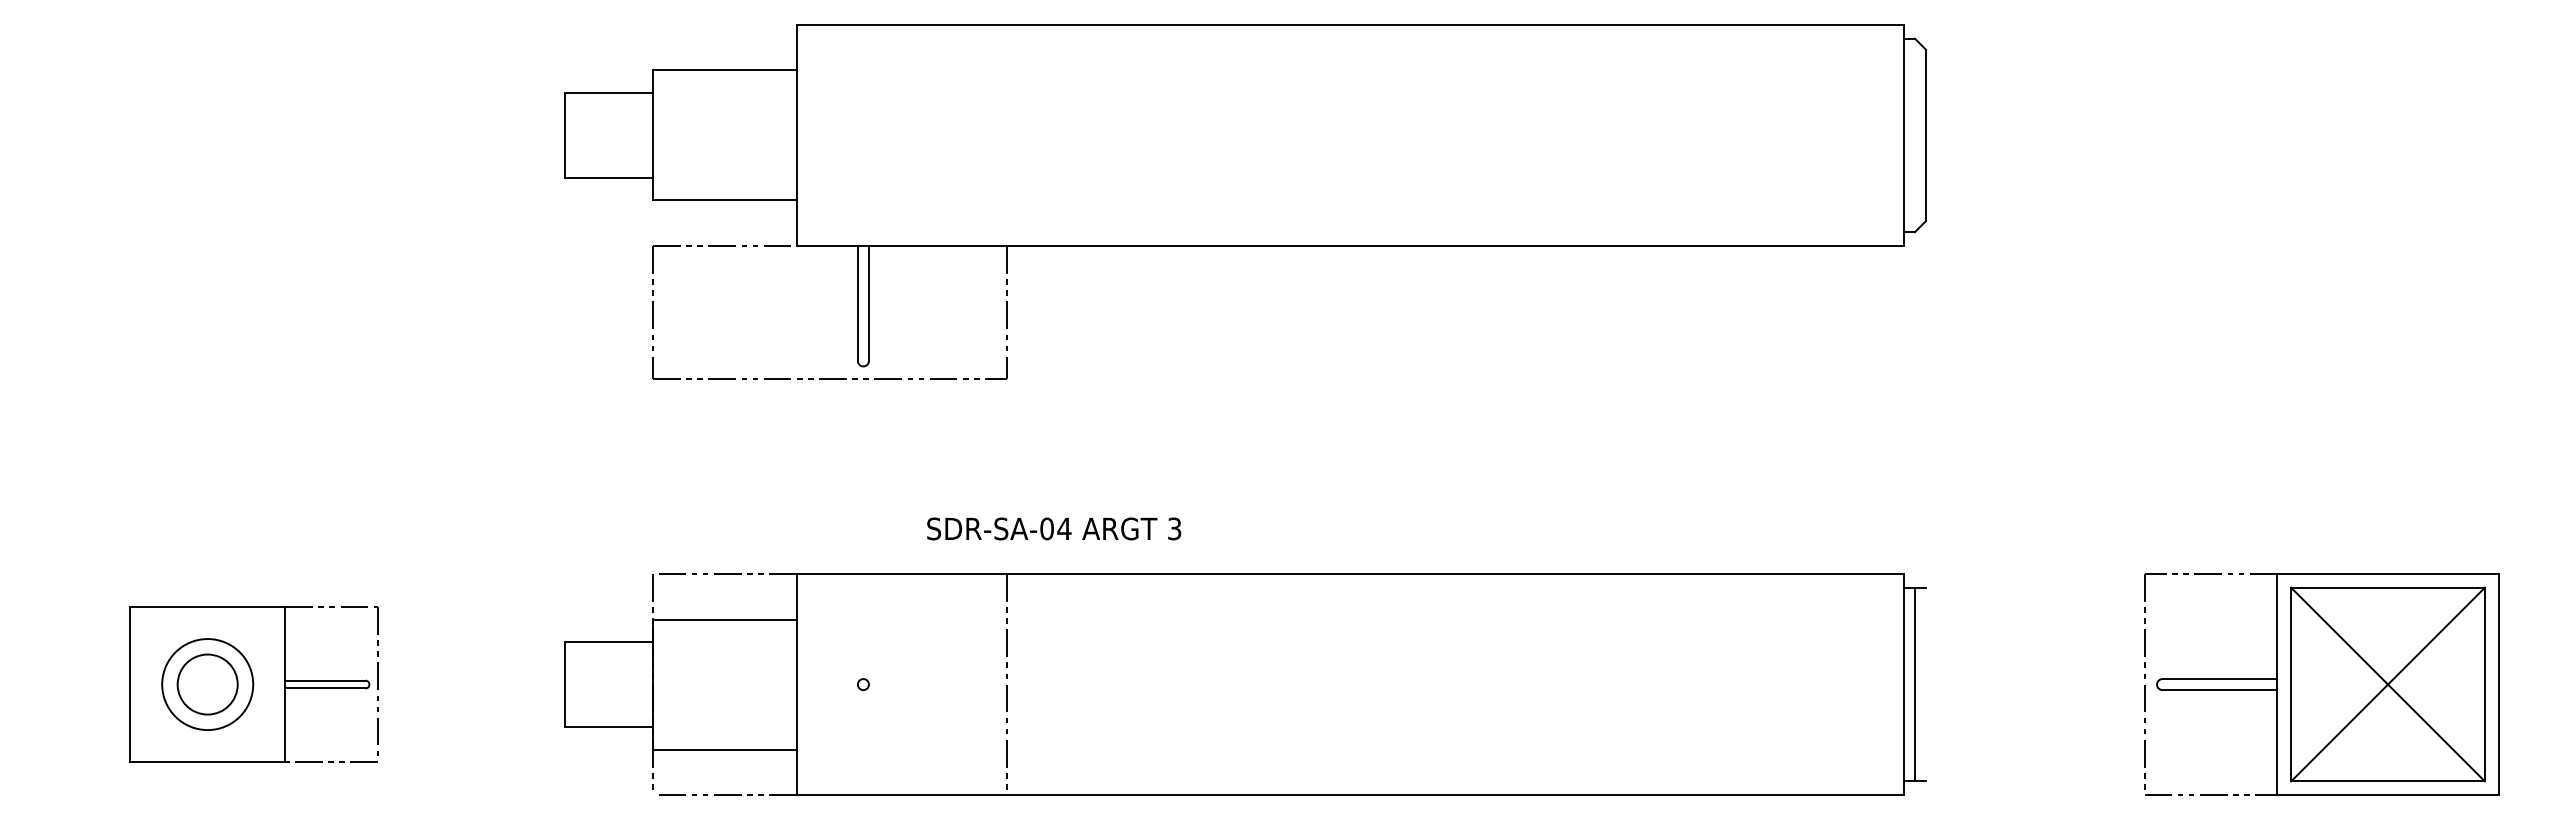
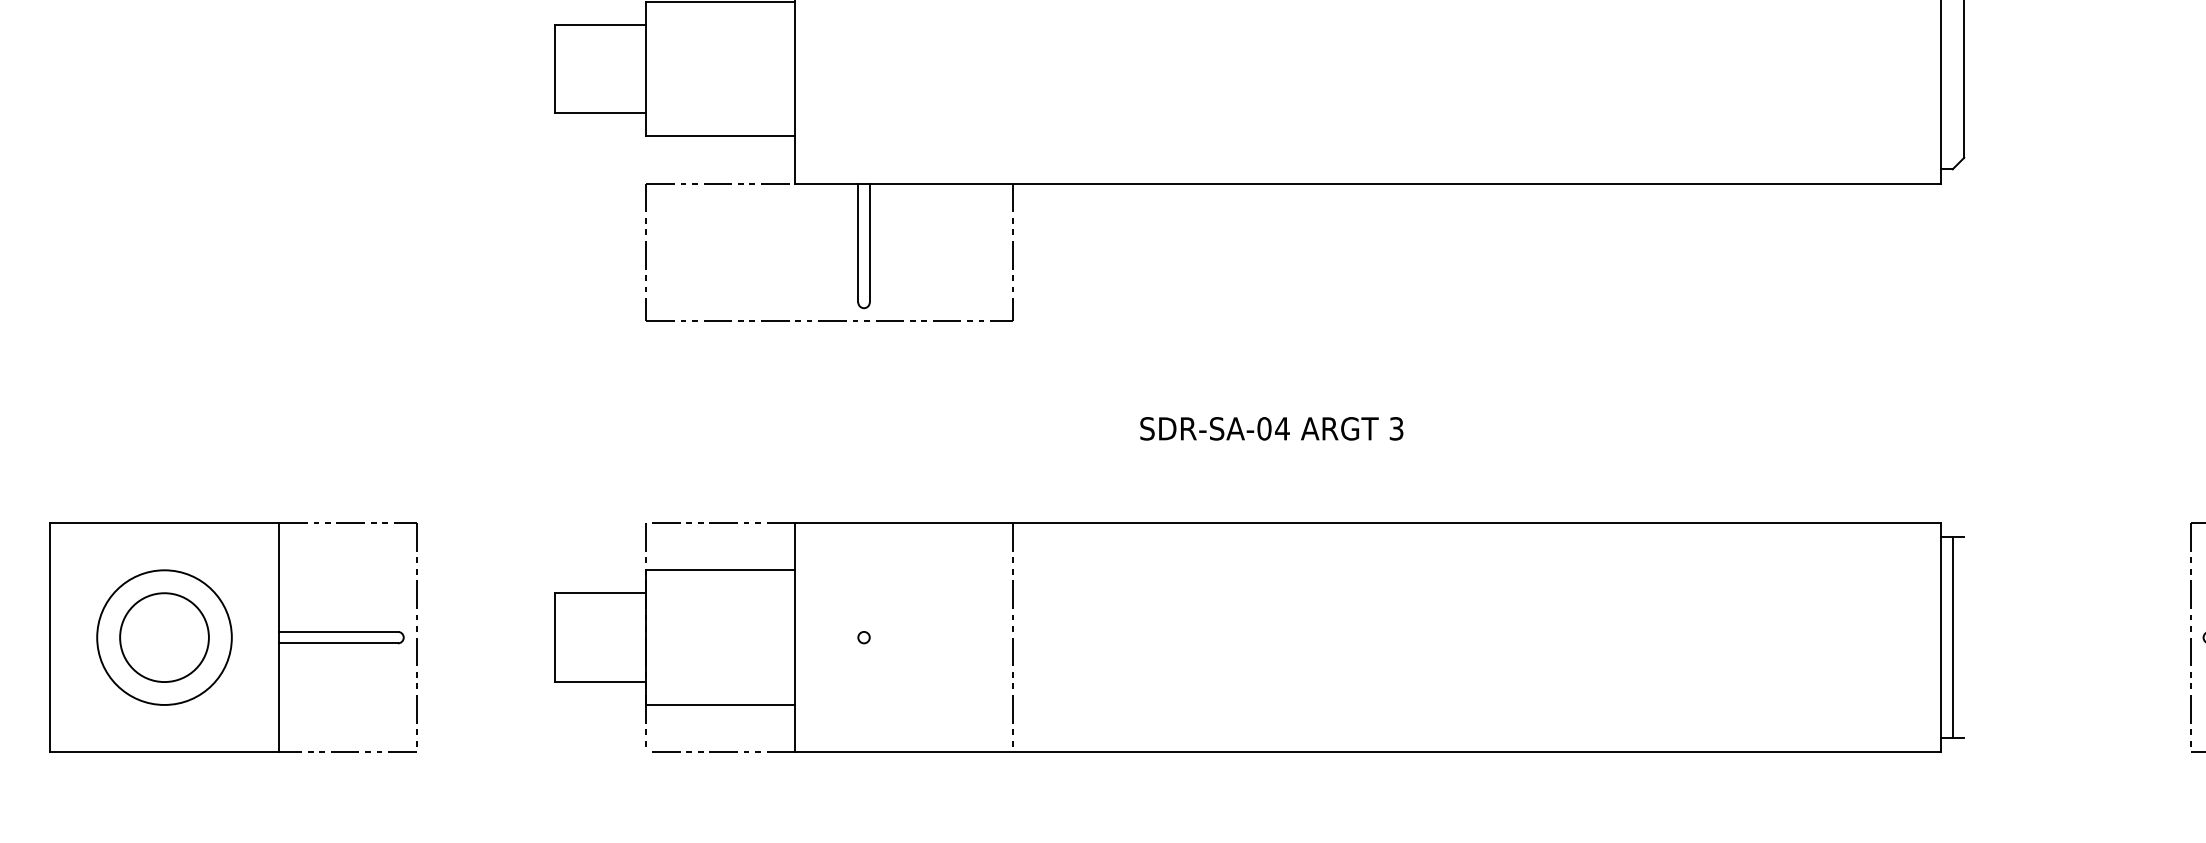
text: (1054, 528) -> (1272, 428), moved
part: (253, 684) -> (232, 637), size x1.43

